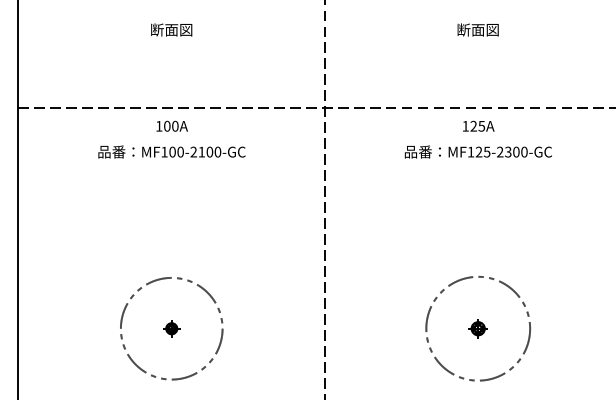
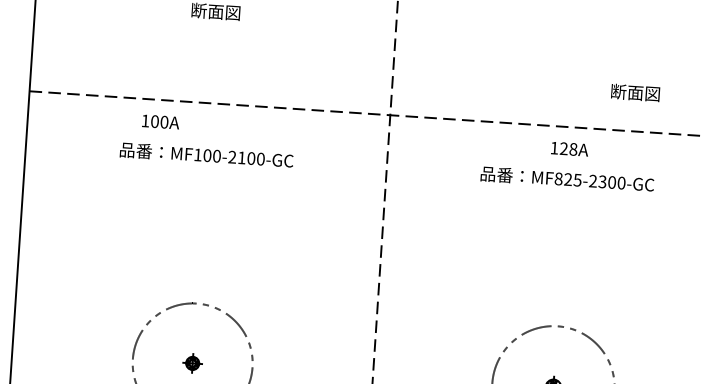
text: (477, 29) -> (634, 92), moved
text: (171, 125) -> (160, 121), moved
text: (481, 125) -> (573, 148), 125A -> 128A
text: (470, 151) -> (558, 178), MF125-2300-GC -> MF825-2300-GC

